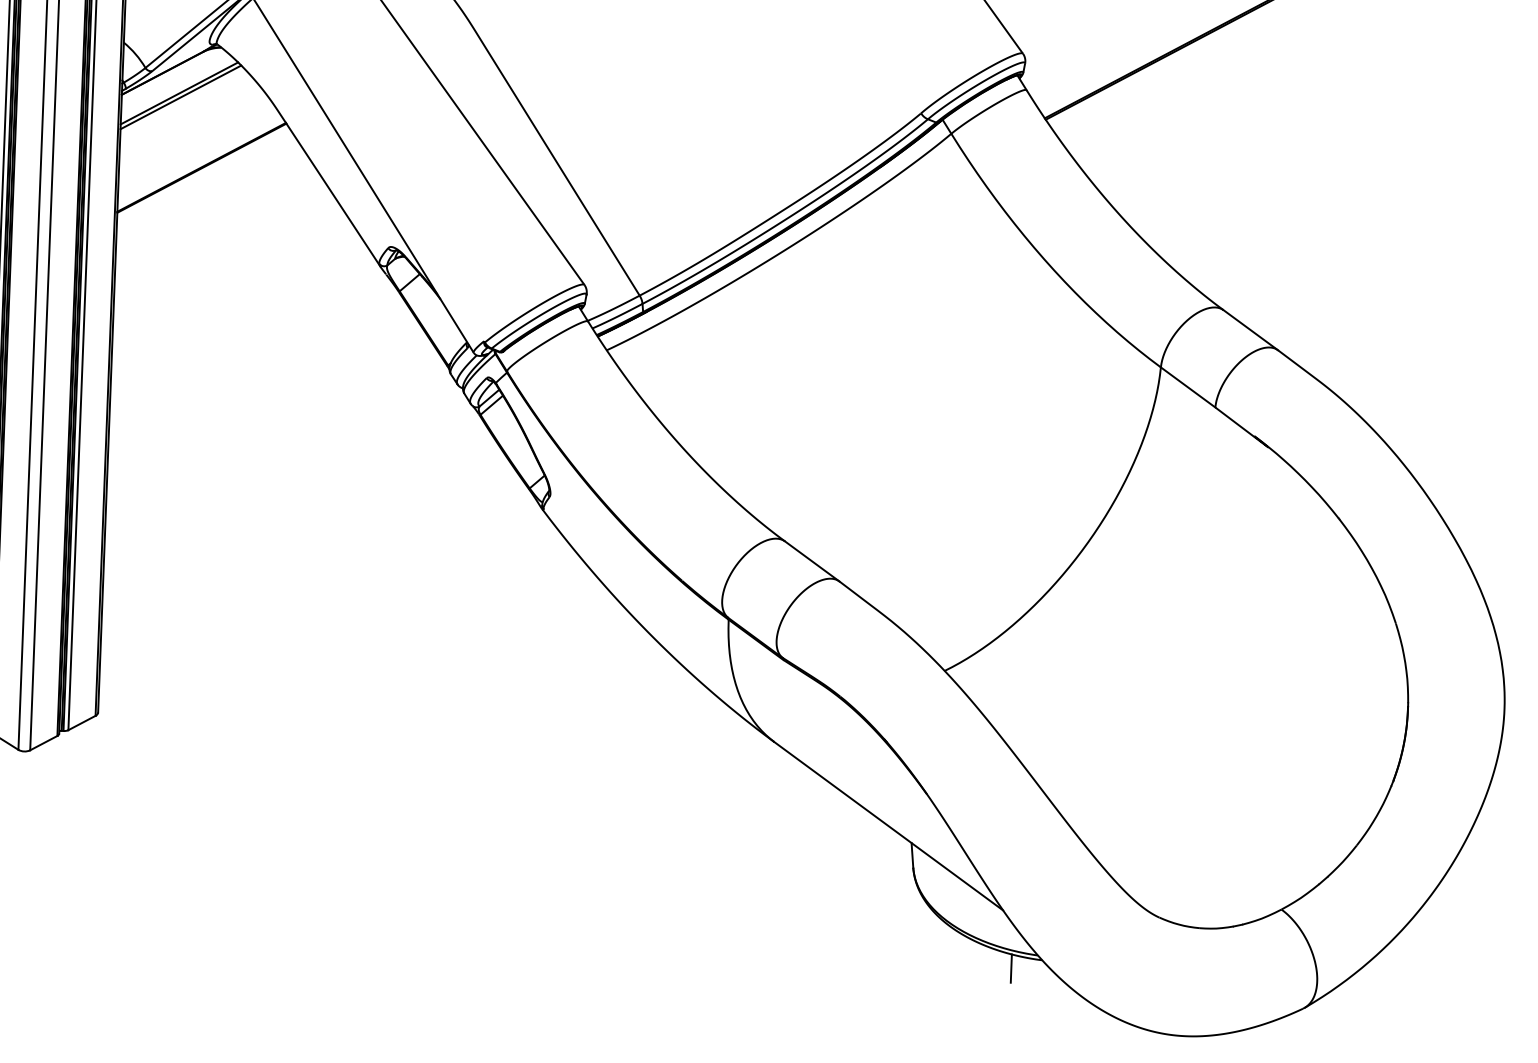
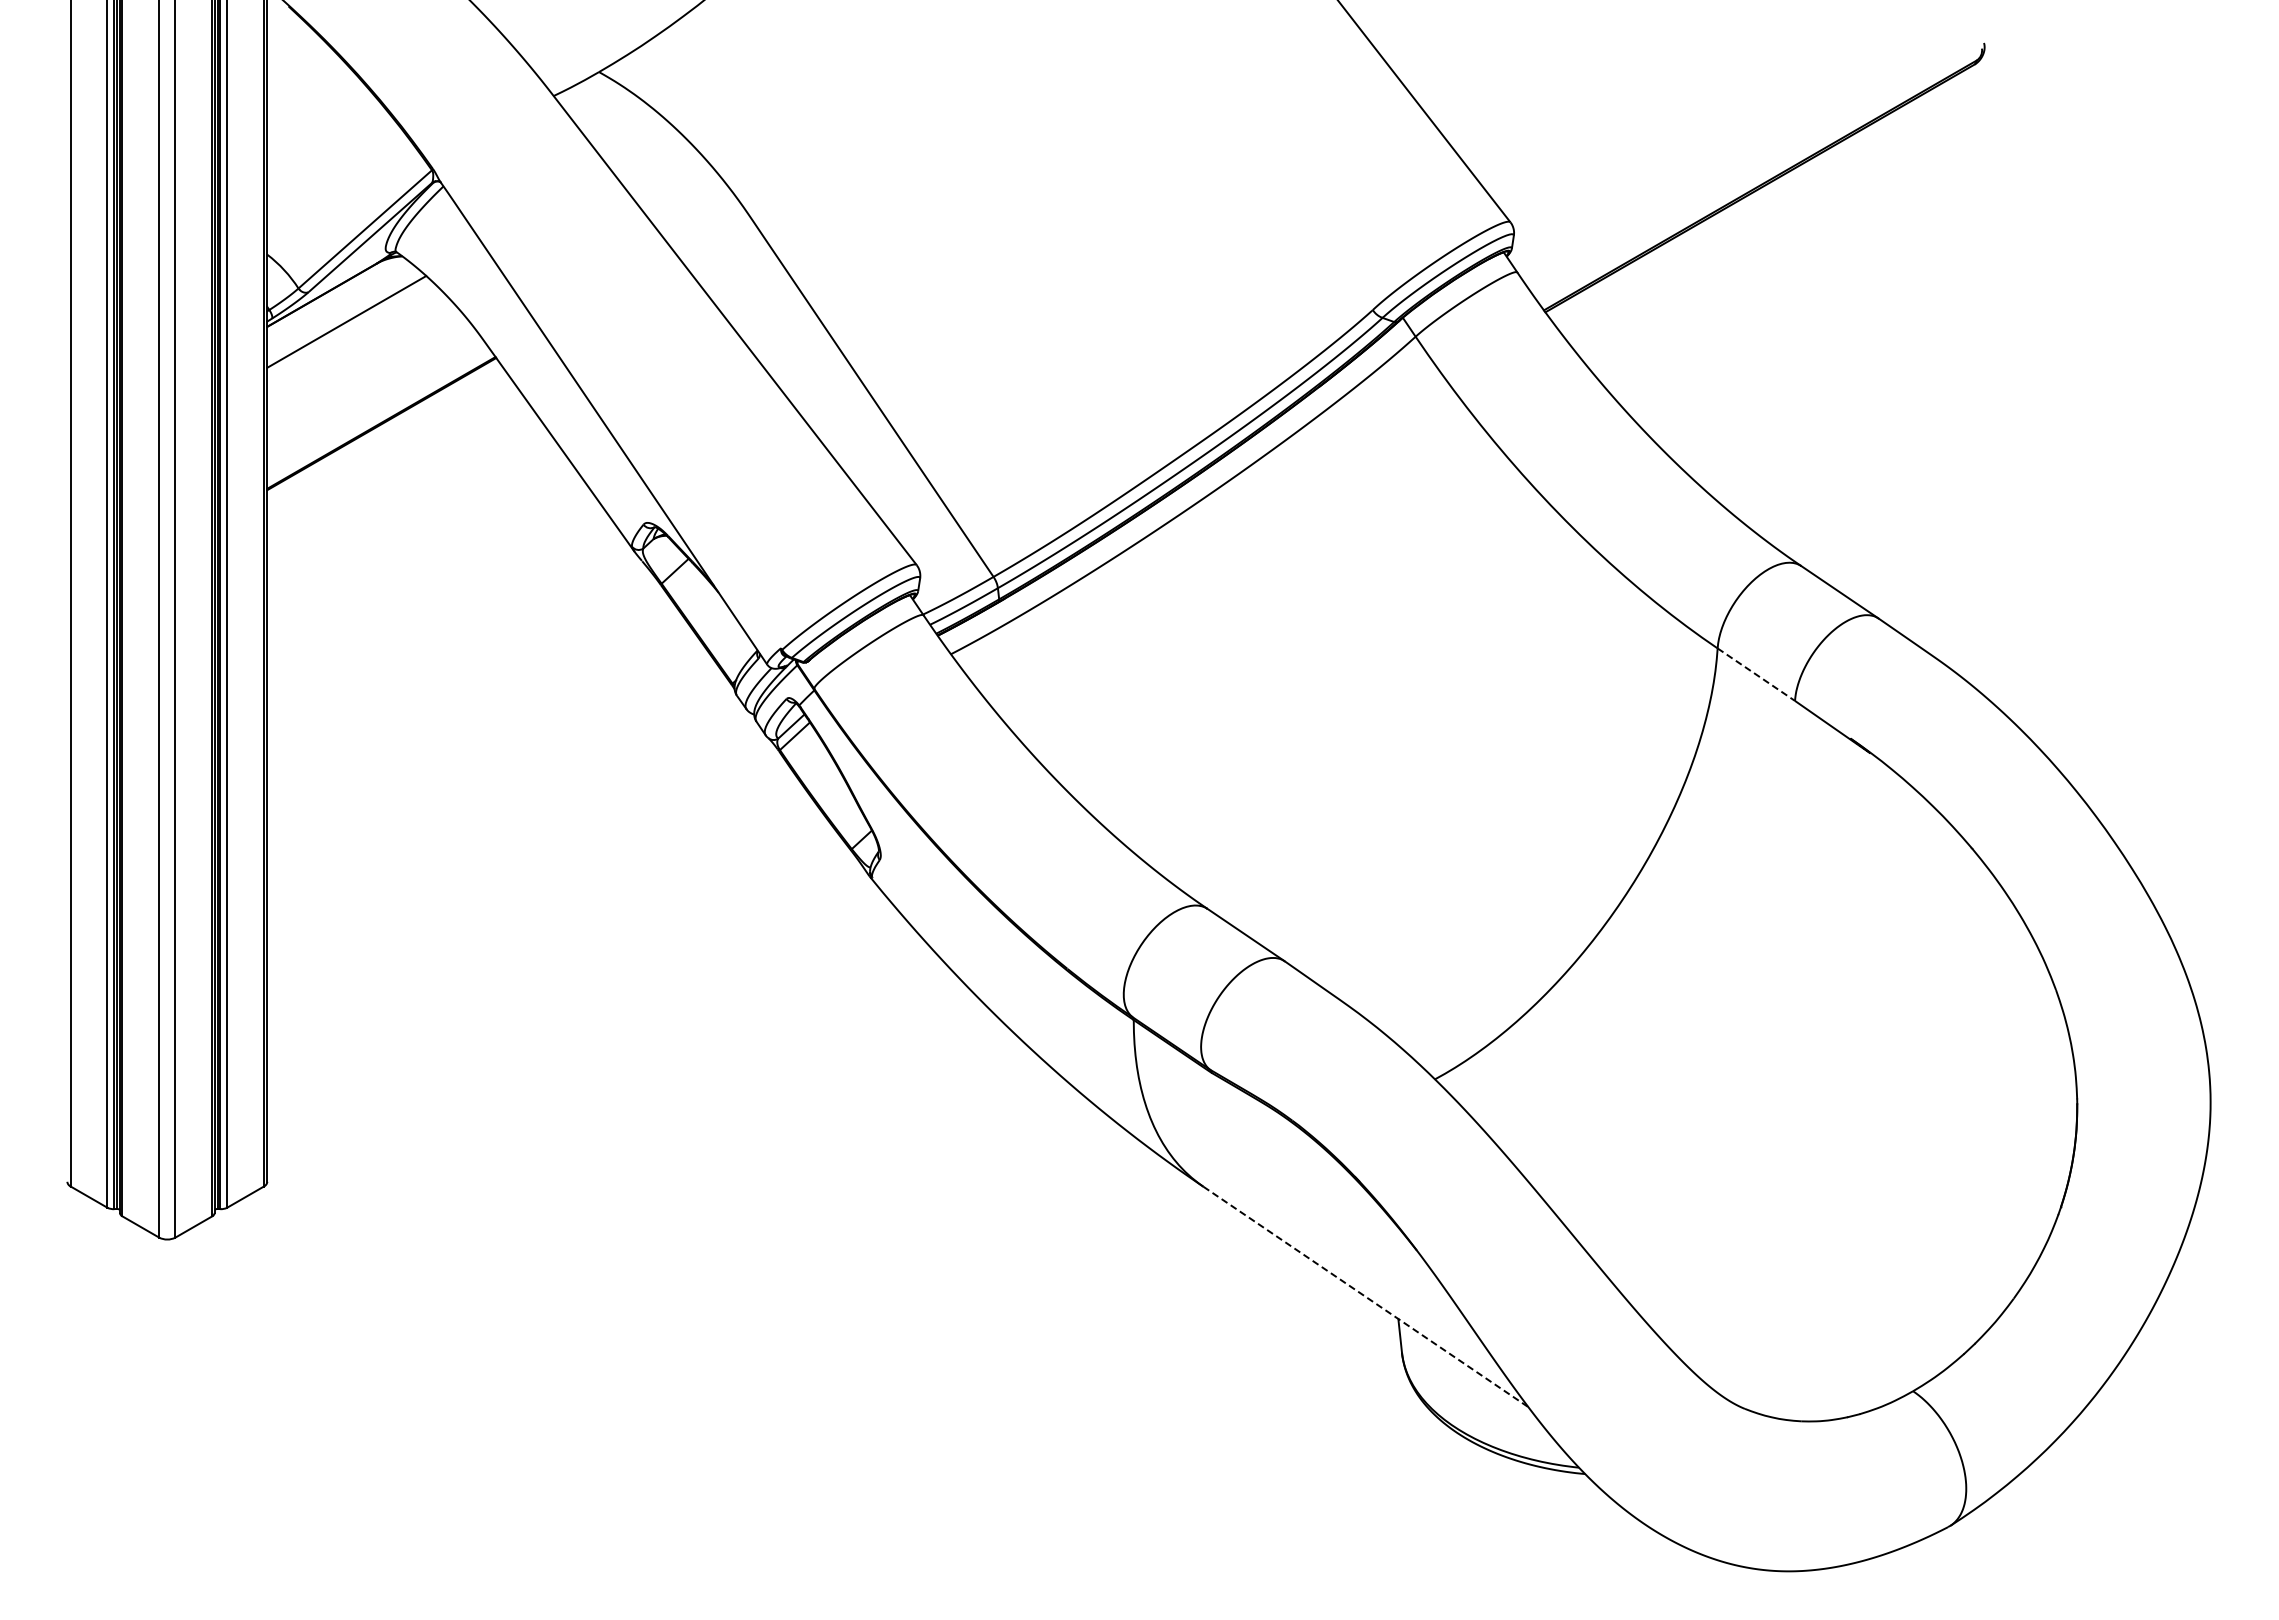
line: (180, 97) -> (348, 327), removed
line: (1188, 387) -> (1756, 674), solid -> dashed
line: (889, 826) -> (1366, 1297), solid -> dashed
line: (1011, 968) -> (1542, 1486), removed

